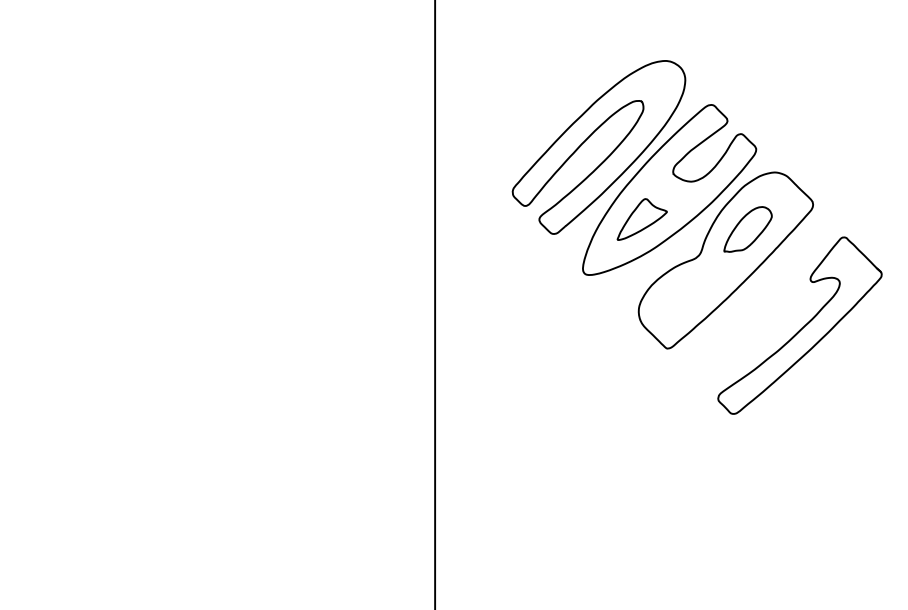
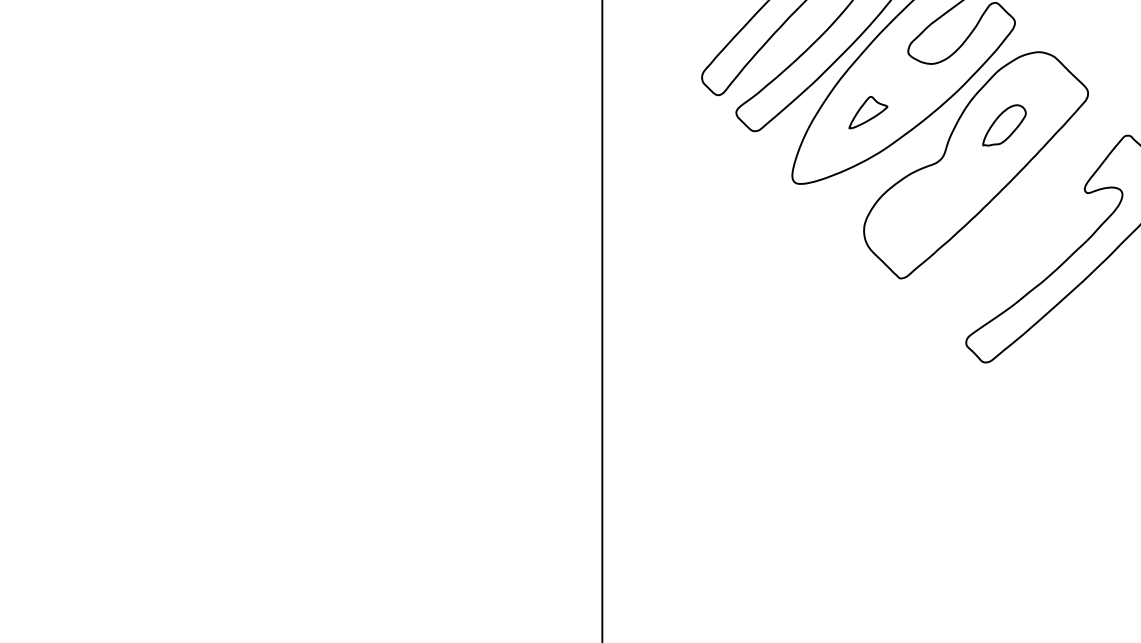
part: (641, 219) -> (867, 112), size x0.6
part: (747, 229) -> (1003, 125), size x0.7

